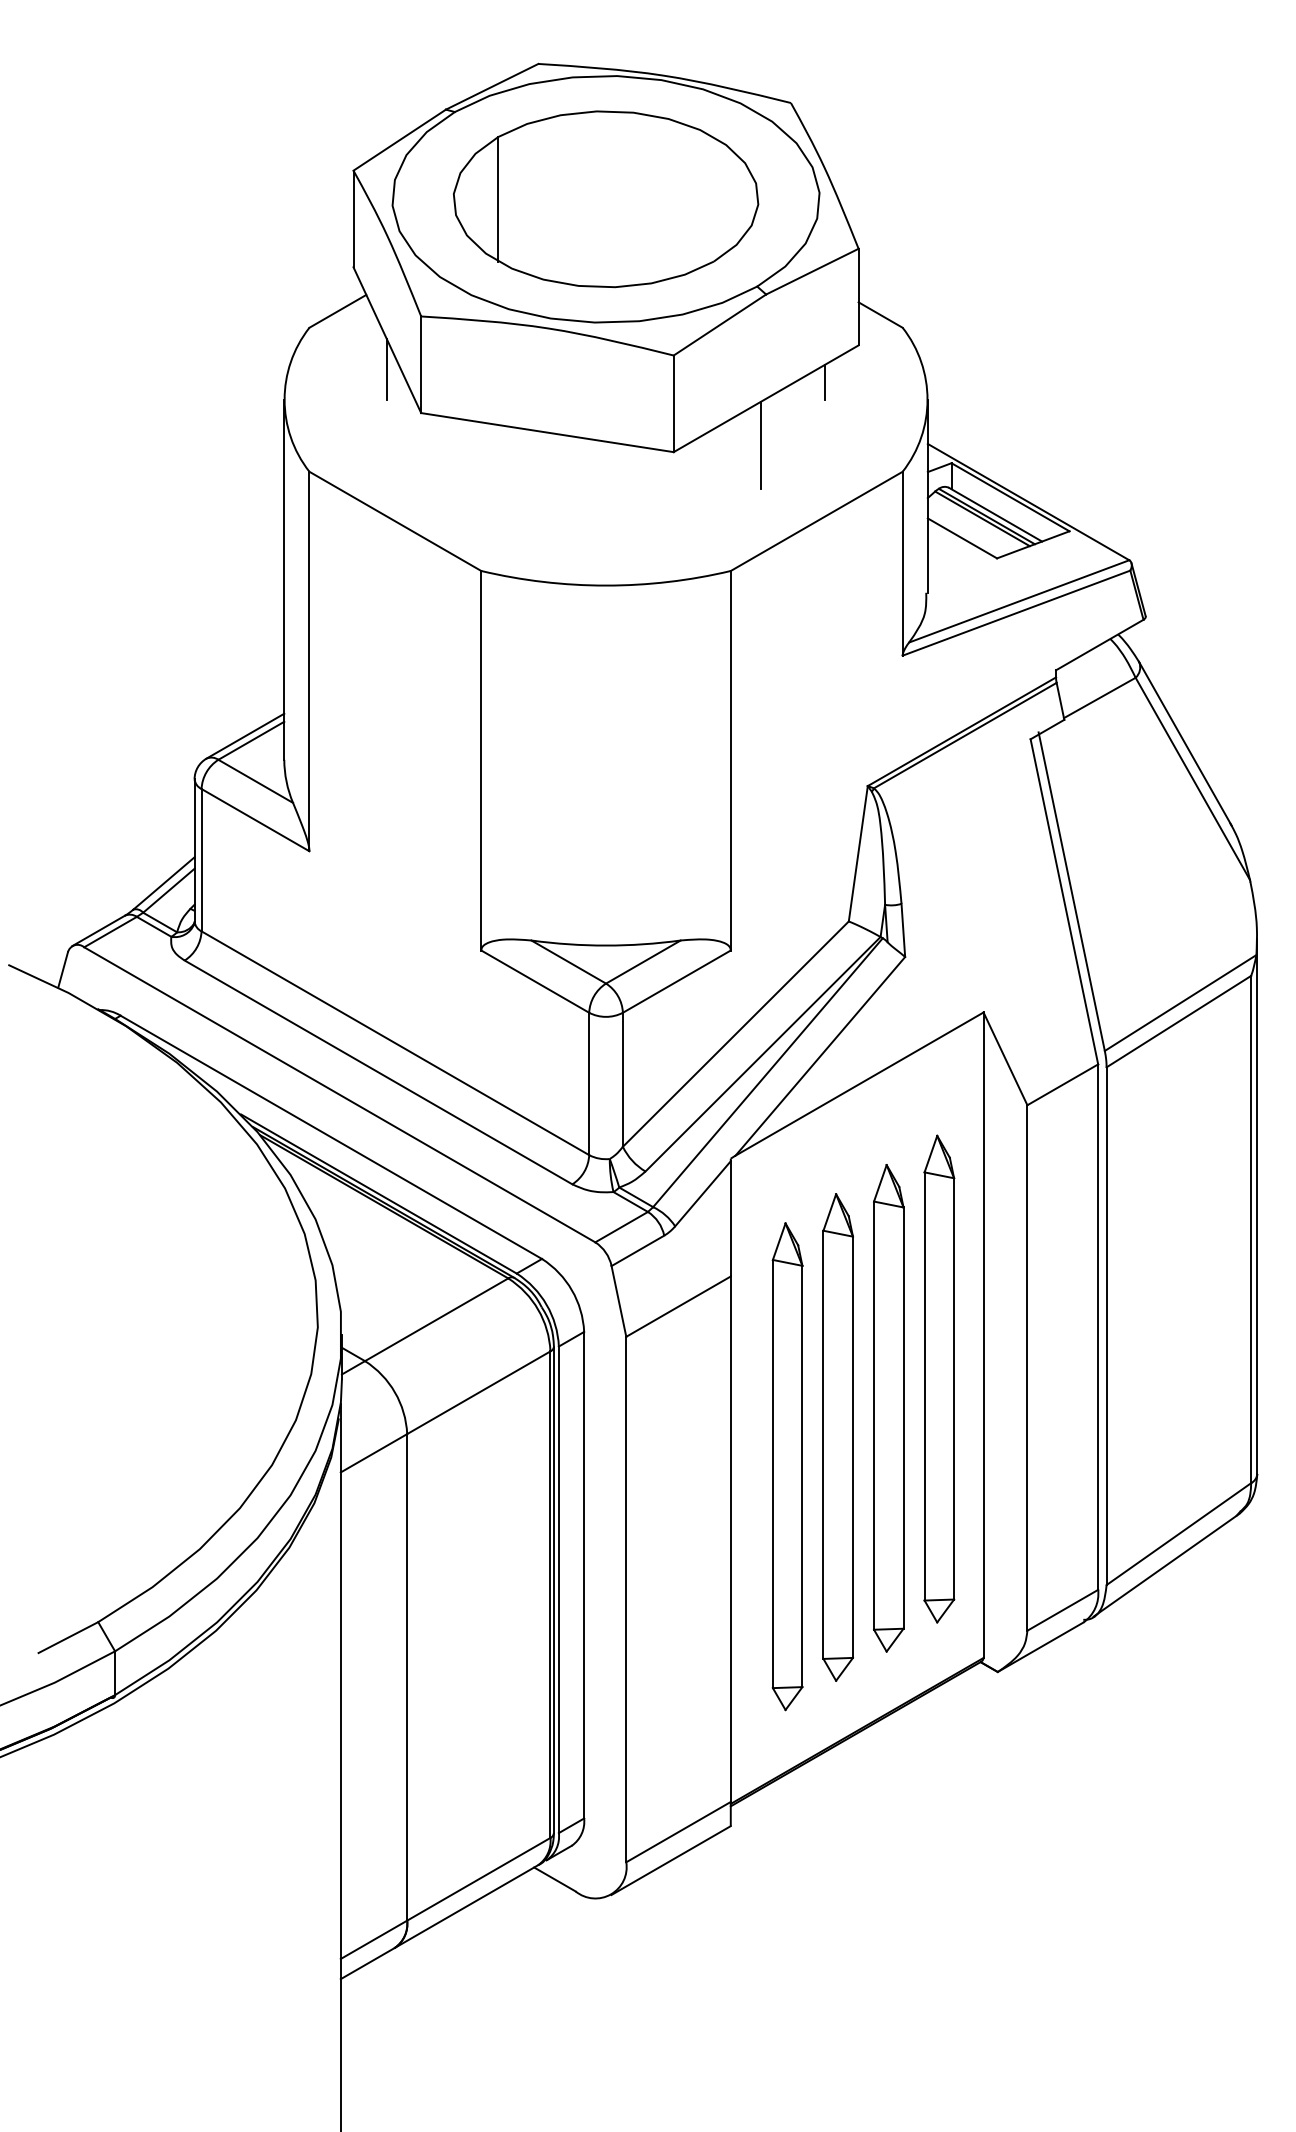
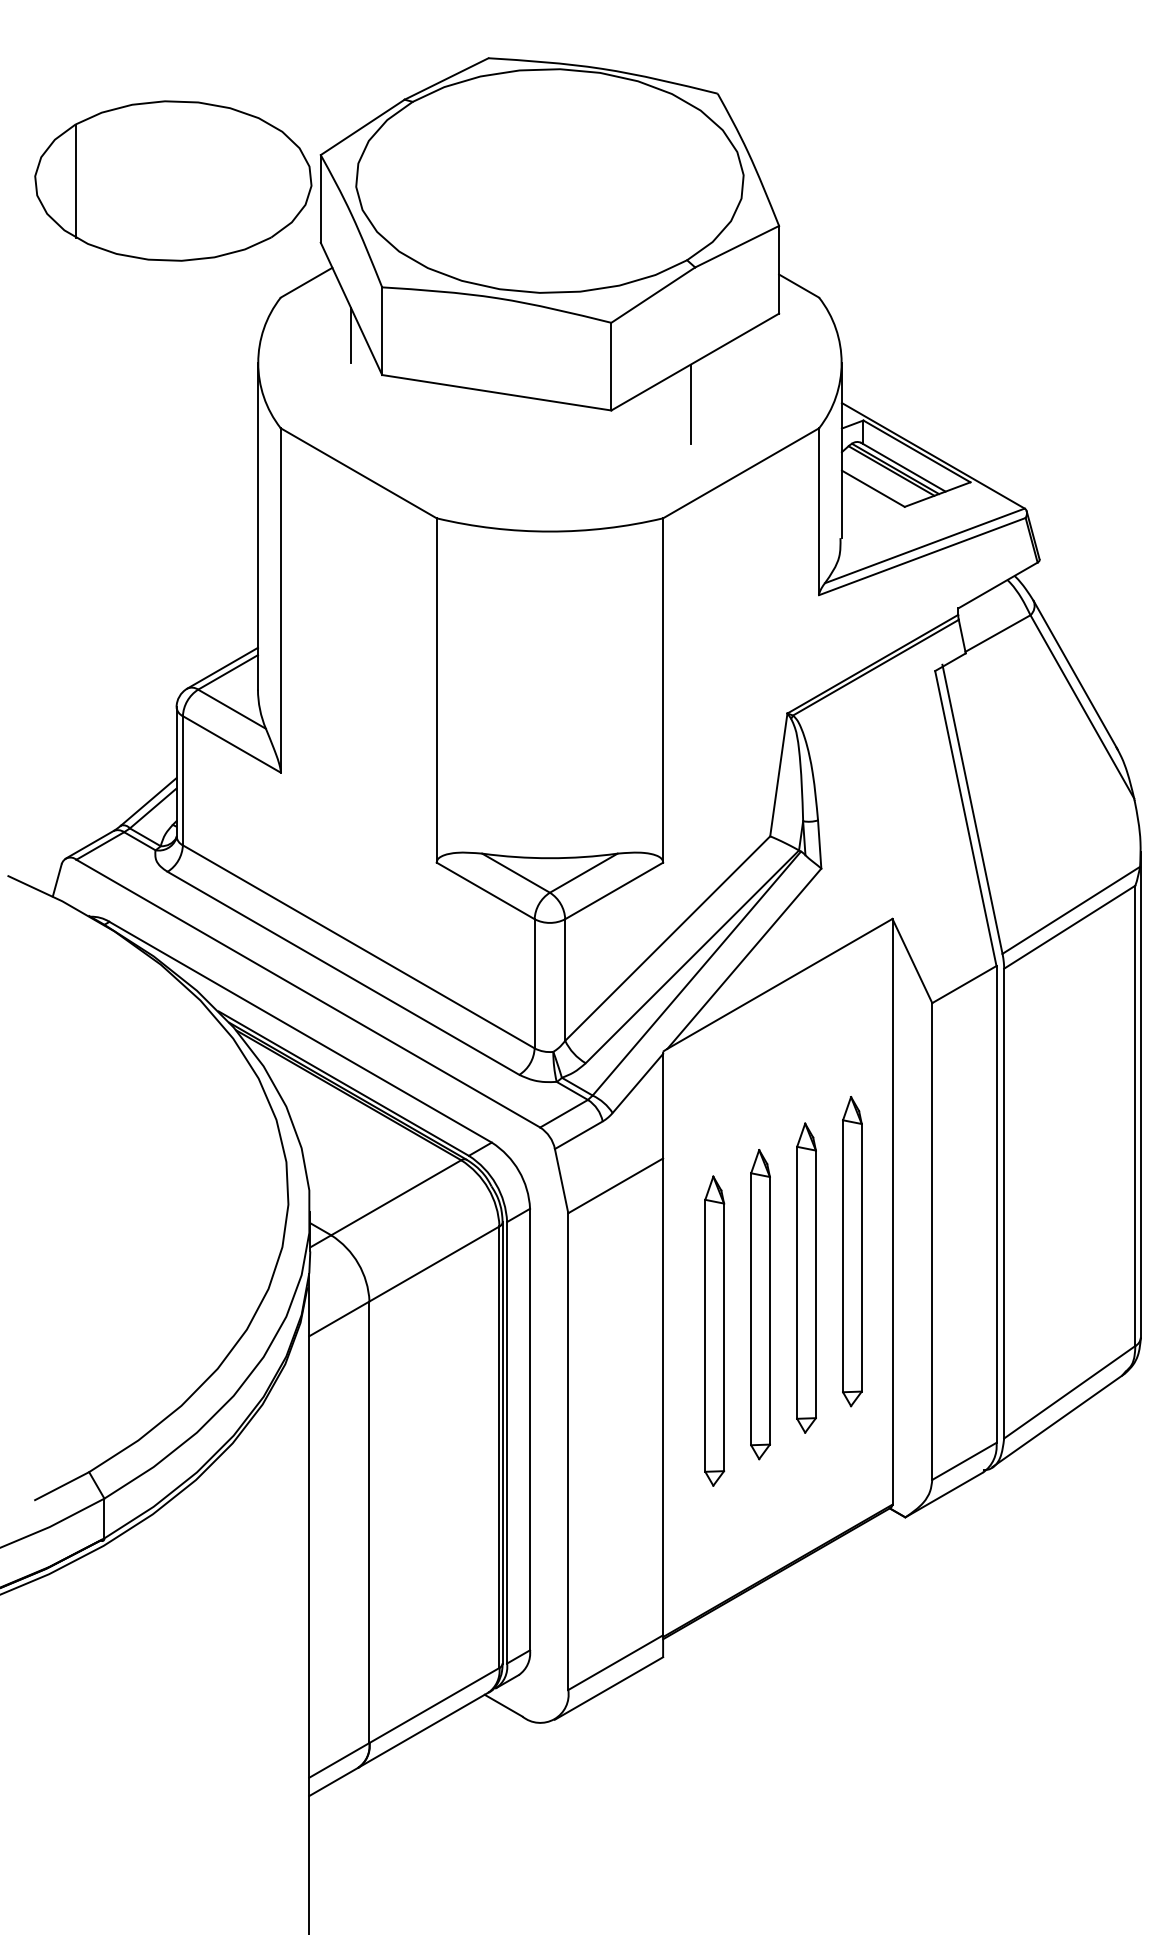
part: (606, 199) -> (173, 181), moved
line: (825, 381) -> (749, 346), removed
part: (939, 1378) -> (852, 1251), size x0.7
part: (888, 1408) -> (806, 1278), size x0.7
part: (837, 1437) -> (759, 1304), size x0.7
part: (787, 1466) -> (714, 1330), size x0.7

